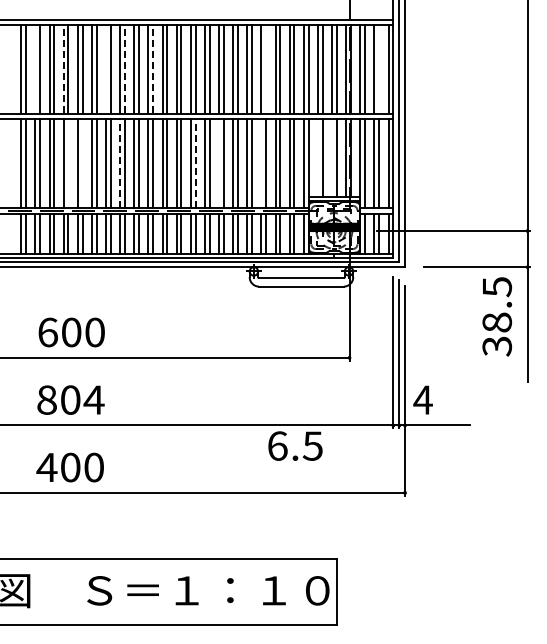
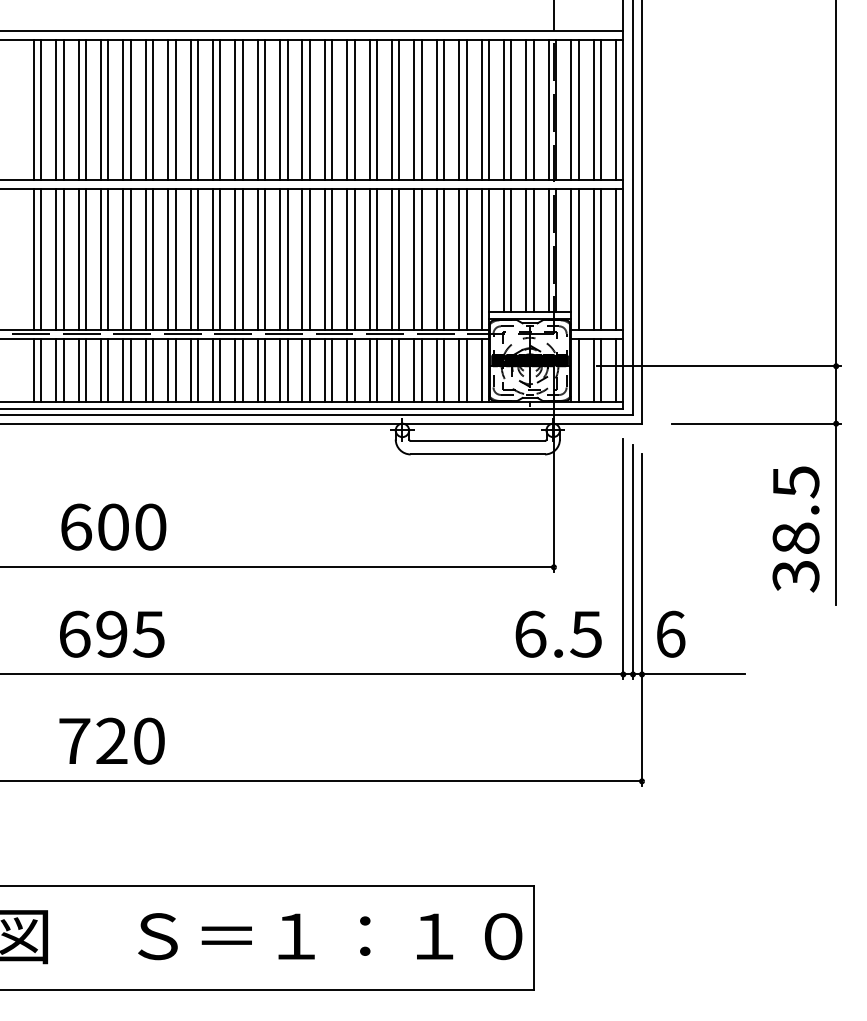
line: (63, 68) -> (100, 108), dashed -> solid
line: (124, 68) -> (197, 108), dashed -> solid
line: (153, 68) -> (243, 108), dashed -> solid
line: (35, 69) -> (56, 110), added
line: (106, 69) -> (168, 110), added
line: (266, 69) -> (422, 110), added
line: (379, 69) -> (601, 110), added
line: (317, 158) -> (503, 251), added
line: (332, 158) -> (527, 251), added
line: (68, 163) -> (108, 259), added
line: (82, 163) -> (130, 259), added
line: (120, 163) -> (191, 259), dashed -> solid
line: (195, 163) -> (309, 259), dashed -> solid
line: (219, 163) -> (347, 259), added
line: (261, 163) -> (414, 259), added
text: (496, 316) -> (794, 528), moved
text: (70, 399) -> (111, 633), 804 -> 695
text: (422, 399) -> (669, 633), 4 -> 6
text: (295, 445) -> (558, 633), moved
text: (58, 467) -> (92, 741), 400 -> 720

